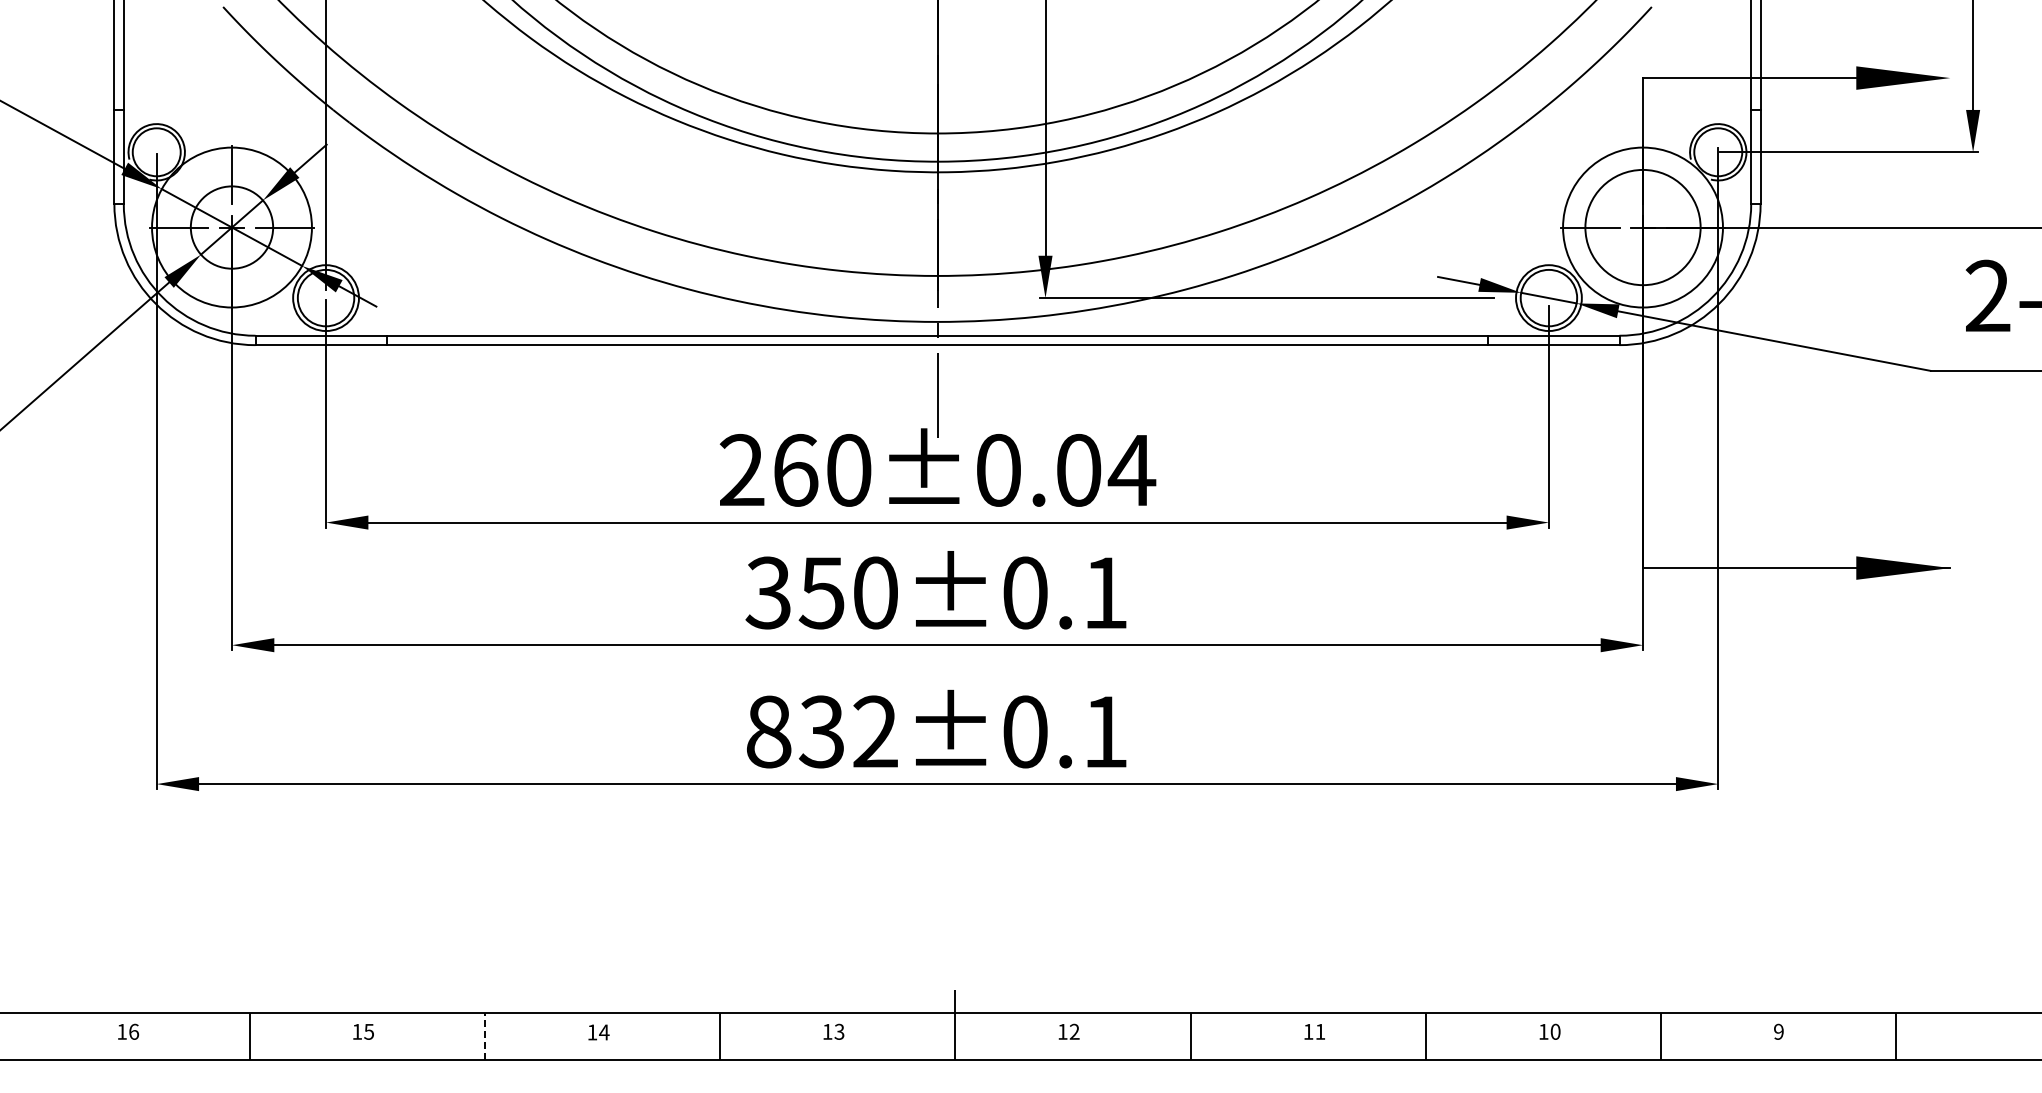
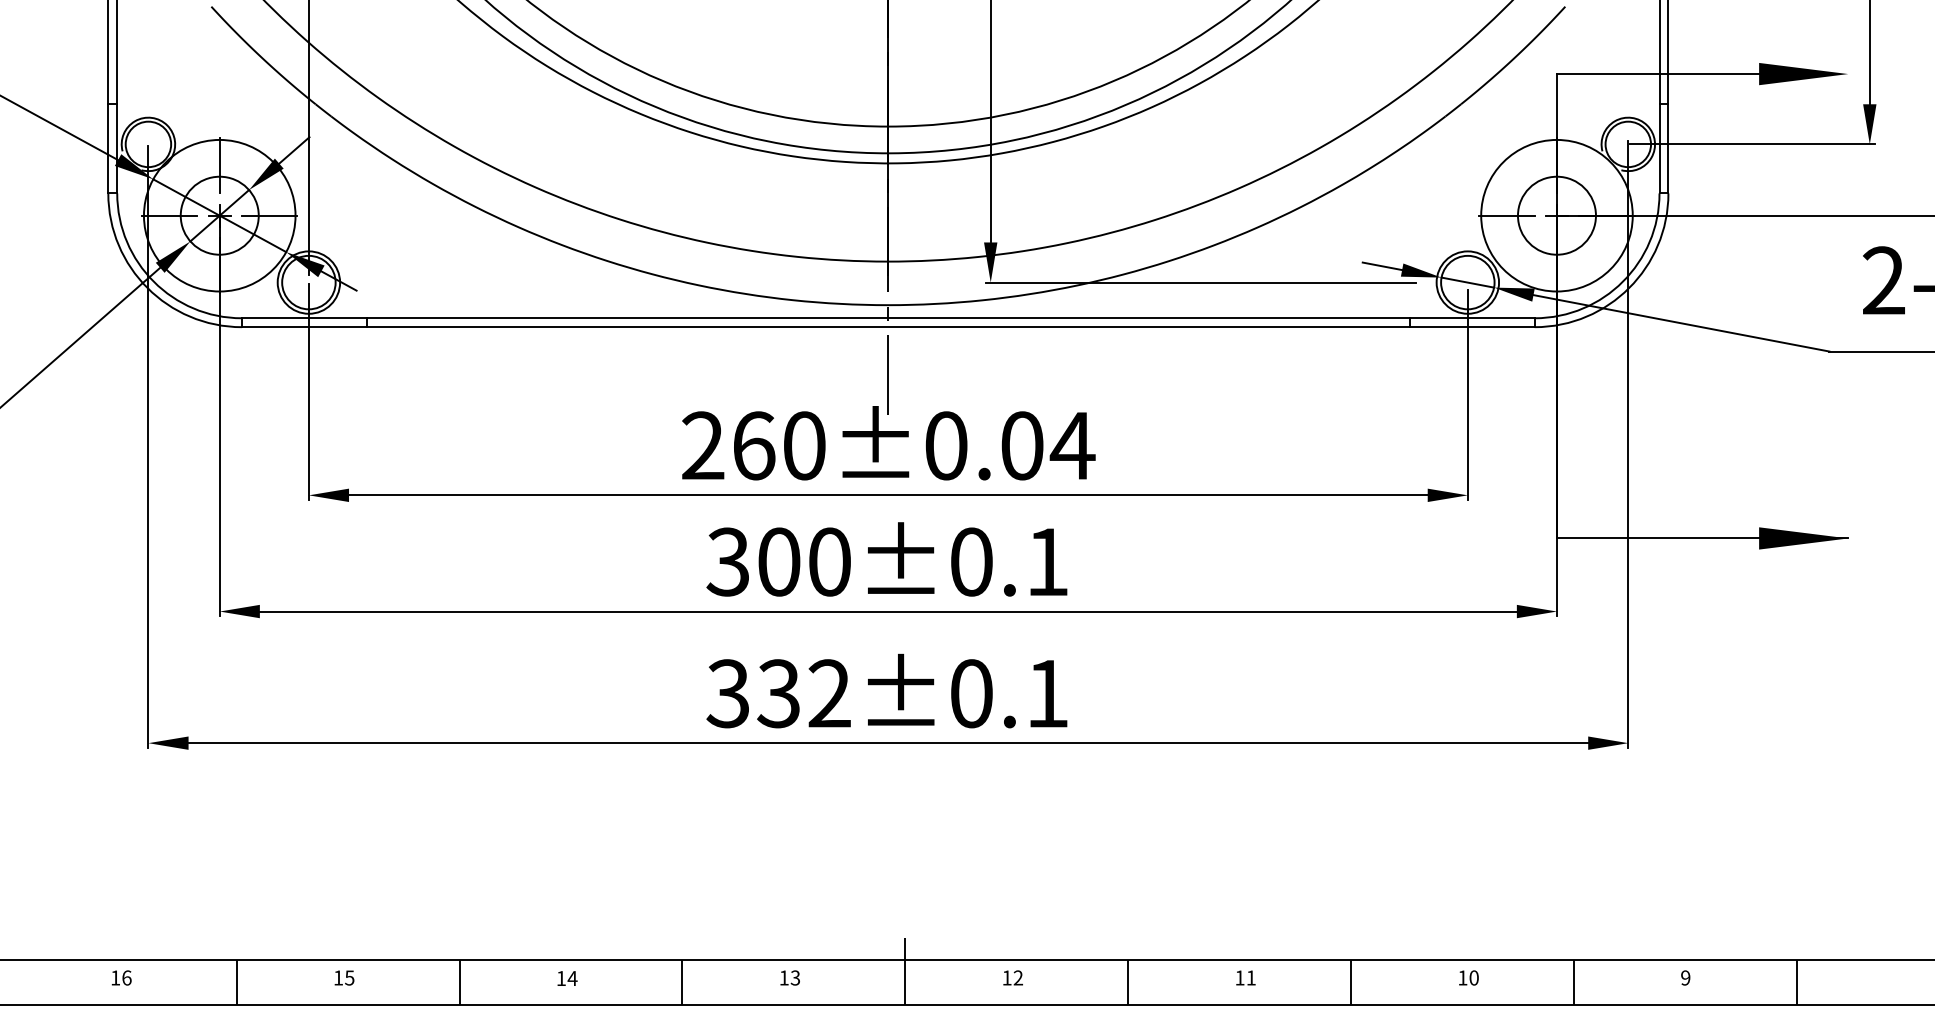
circle: (1642, 227) -> (1556, 215), size x0.71
text: (821, 592) -> (778, 561), 350±0.1 -> 300±0.1
text: (768, 731) -> (728, 693), 832±0.1 -> 332±0.1
line: (485, 1036) -> (460, 982), dashed -> solid

